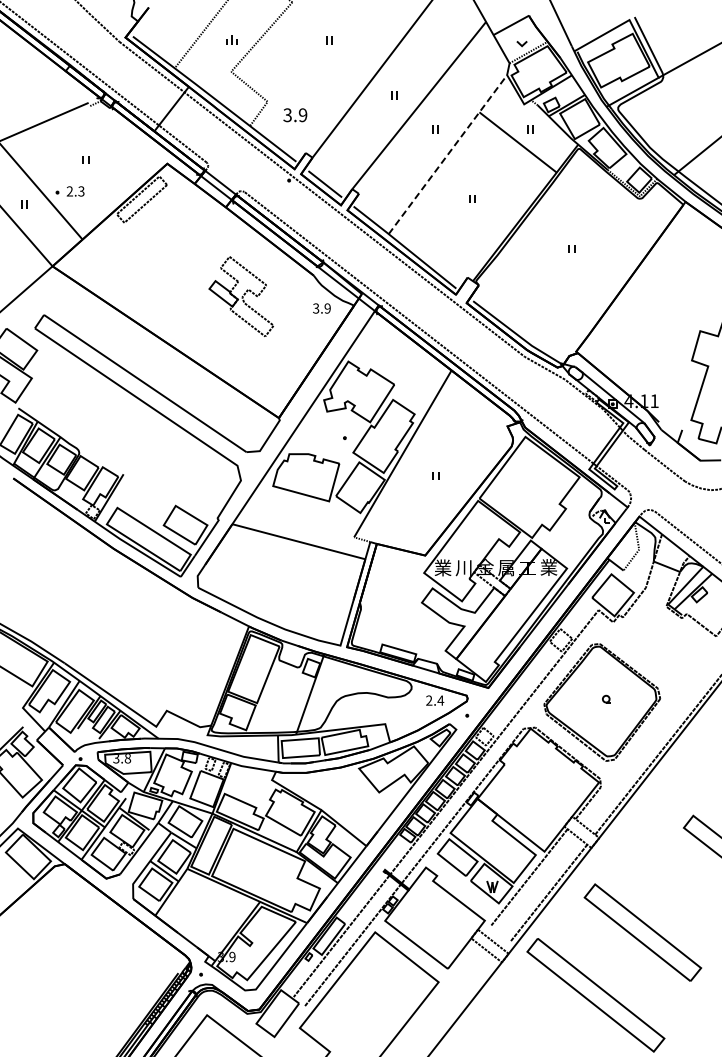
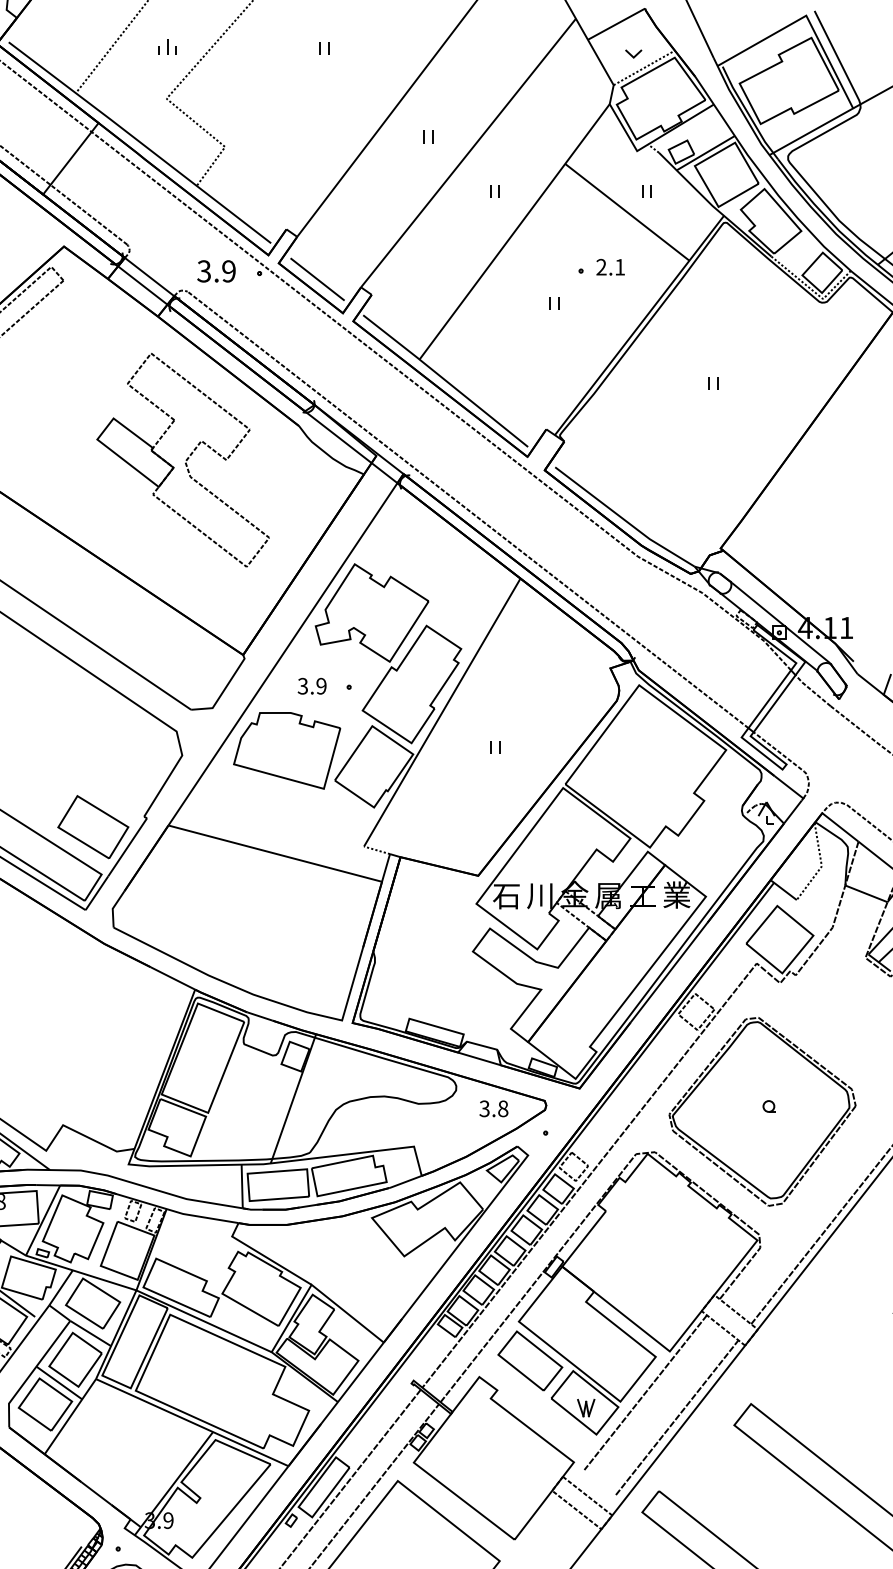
text: (295, 115) -> (216, 271), moved
line: (448, 154) -> (515, 231), dashed -> solid
part: (501, 176) -> (600, 266), added
part: (241, 296) -> (183, 459), size x1.67
text: (321, 308) -> (311, 686), moved
text: (442, 567) -> (505, 895), 業 -> 石
text: (435, 700) -> (494, 1108), 2.4 -> 3.8

